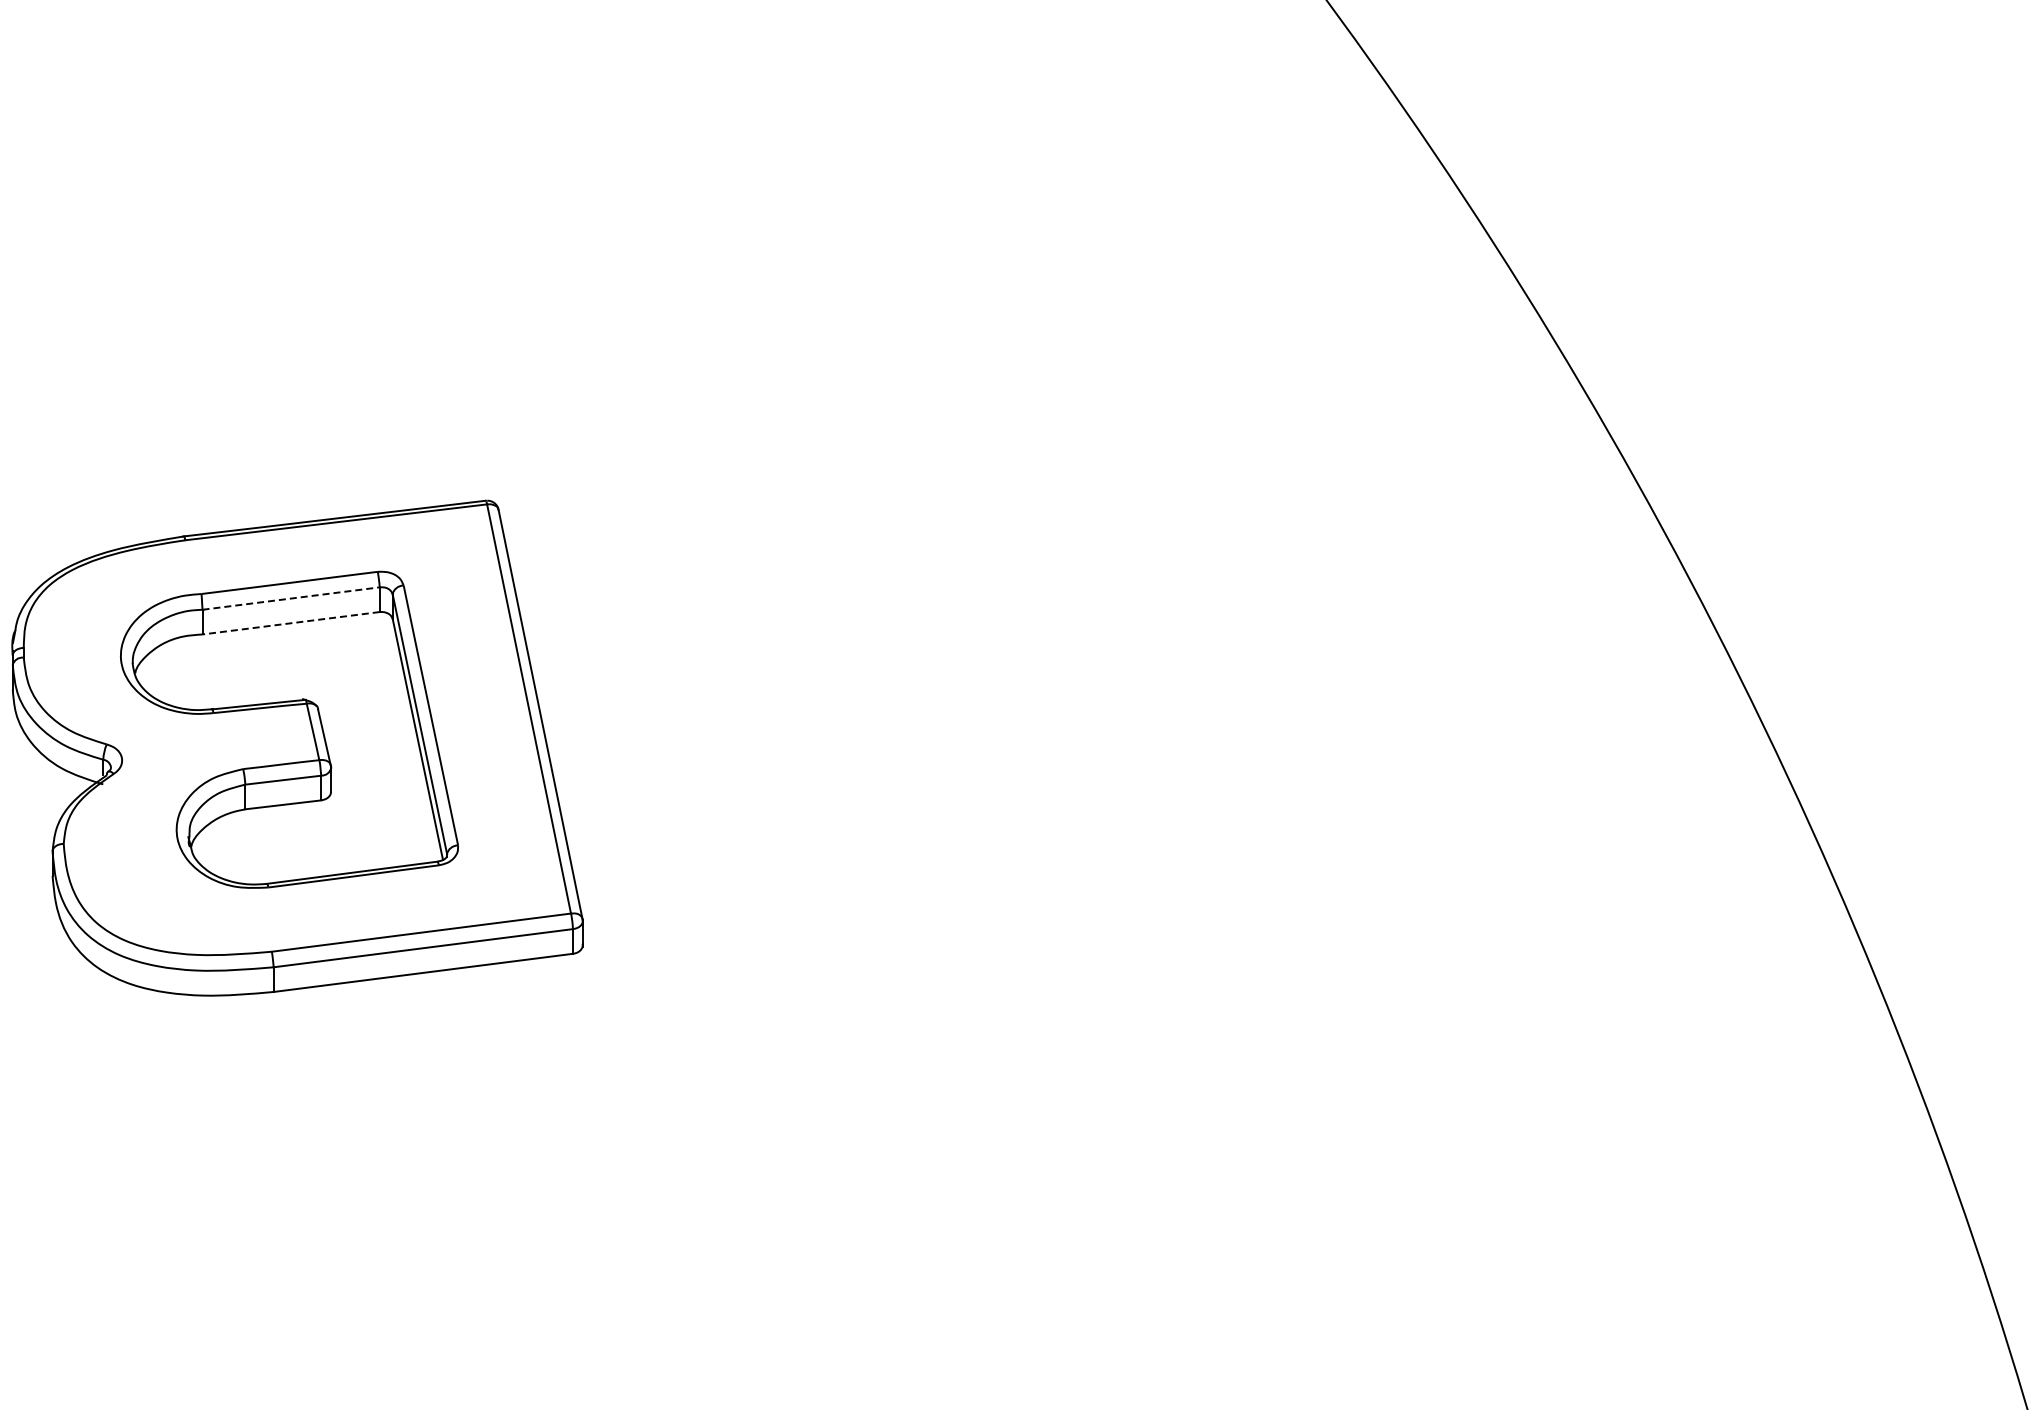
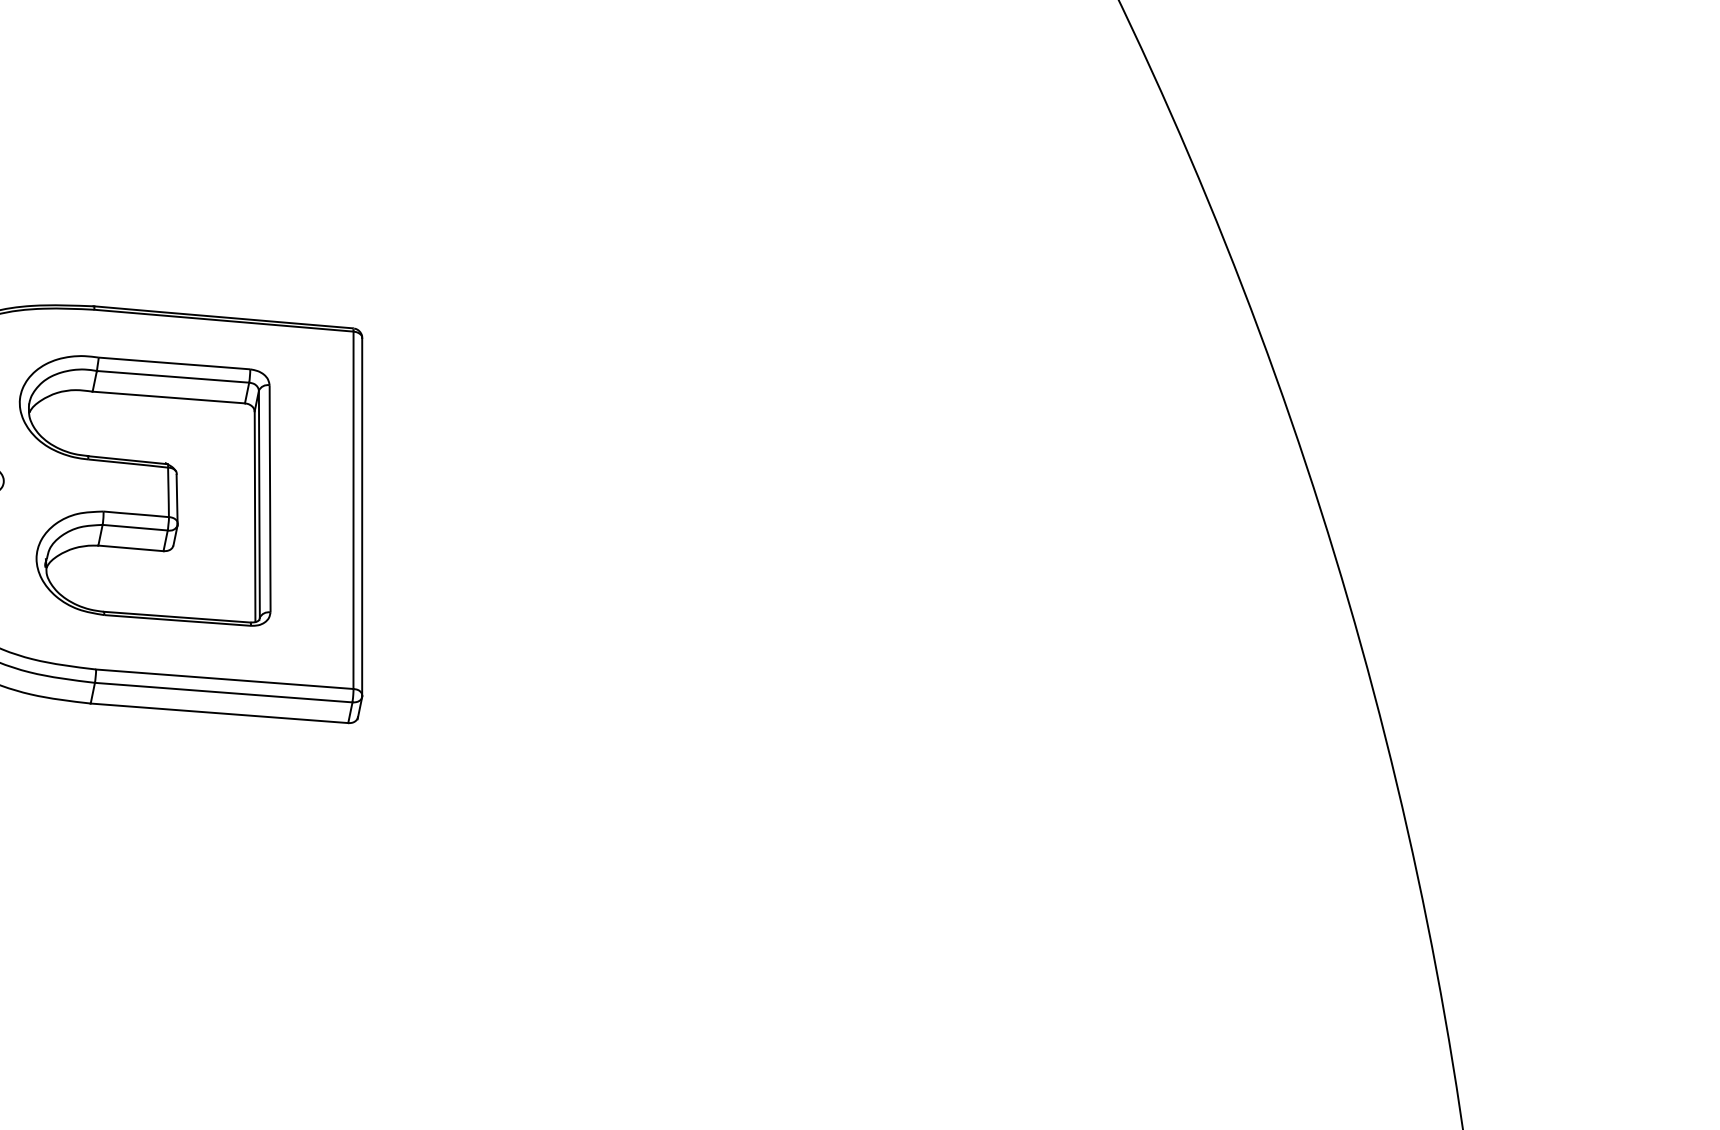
line: (291, 598) -> (173, 376), dashed -> solid
line: (290, 623) -> (168, 397), dashed -> solid

